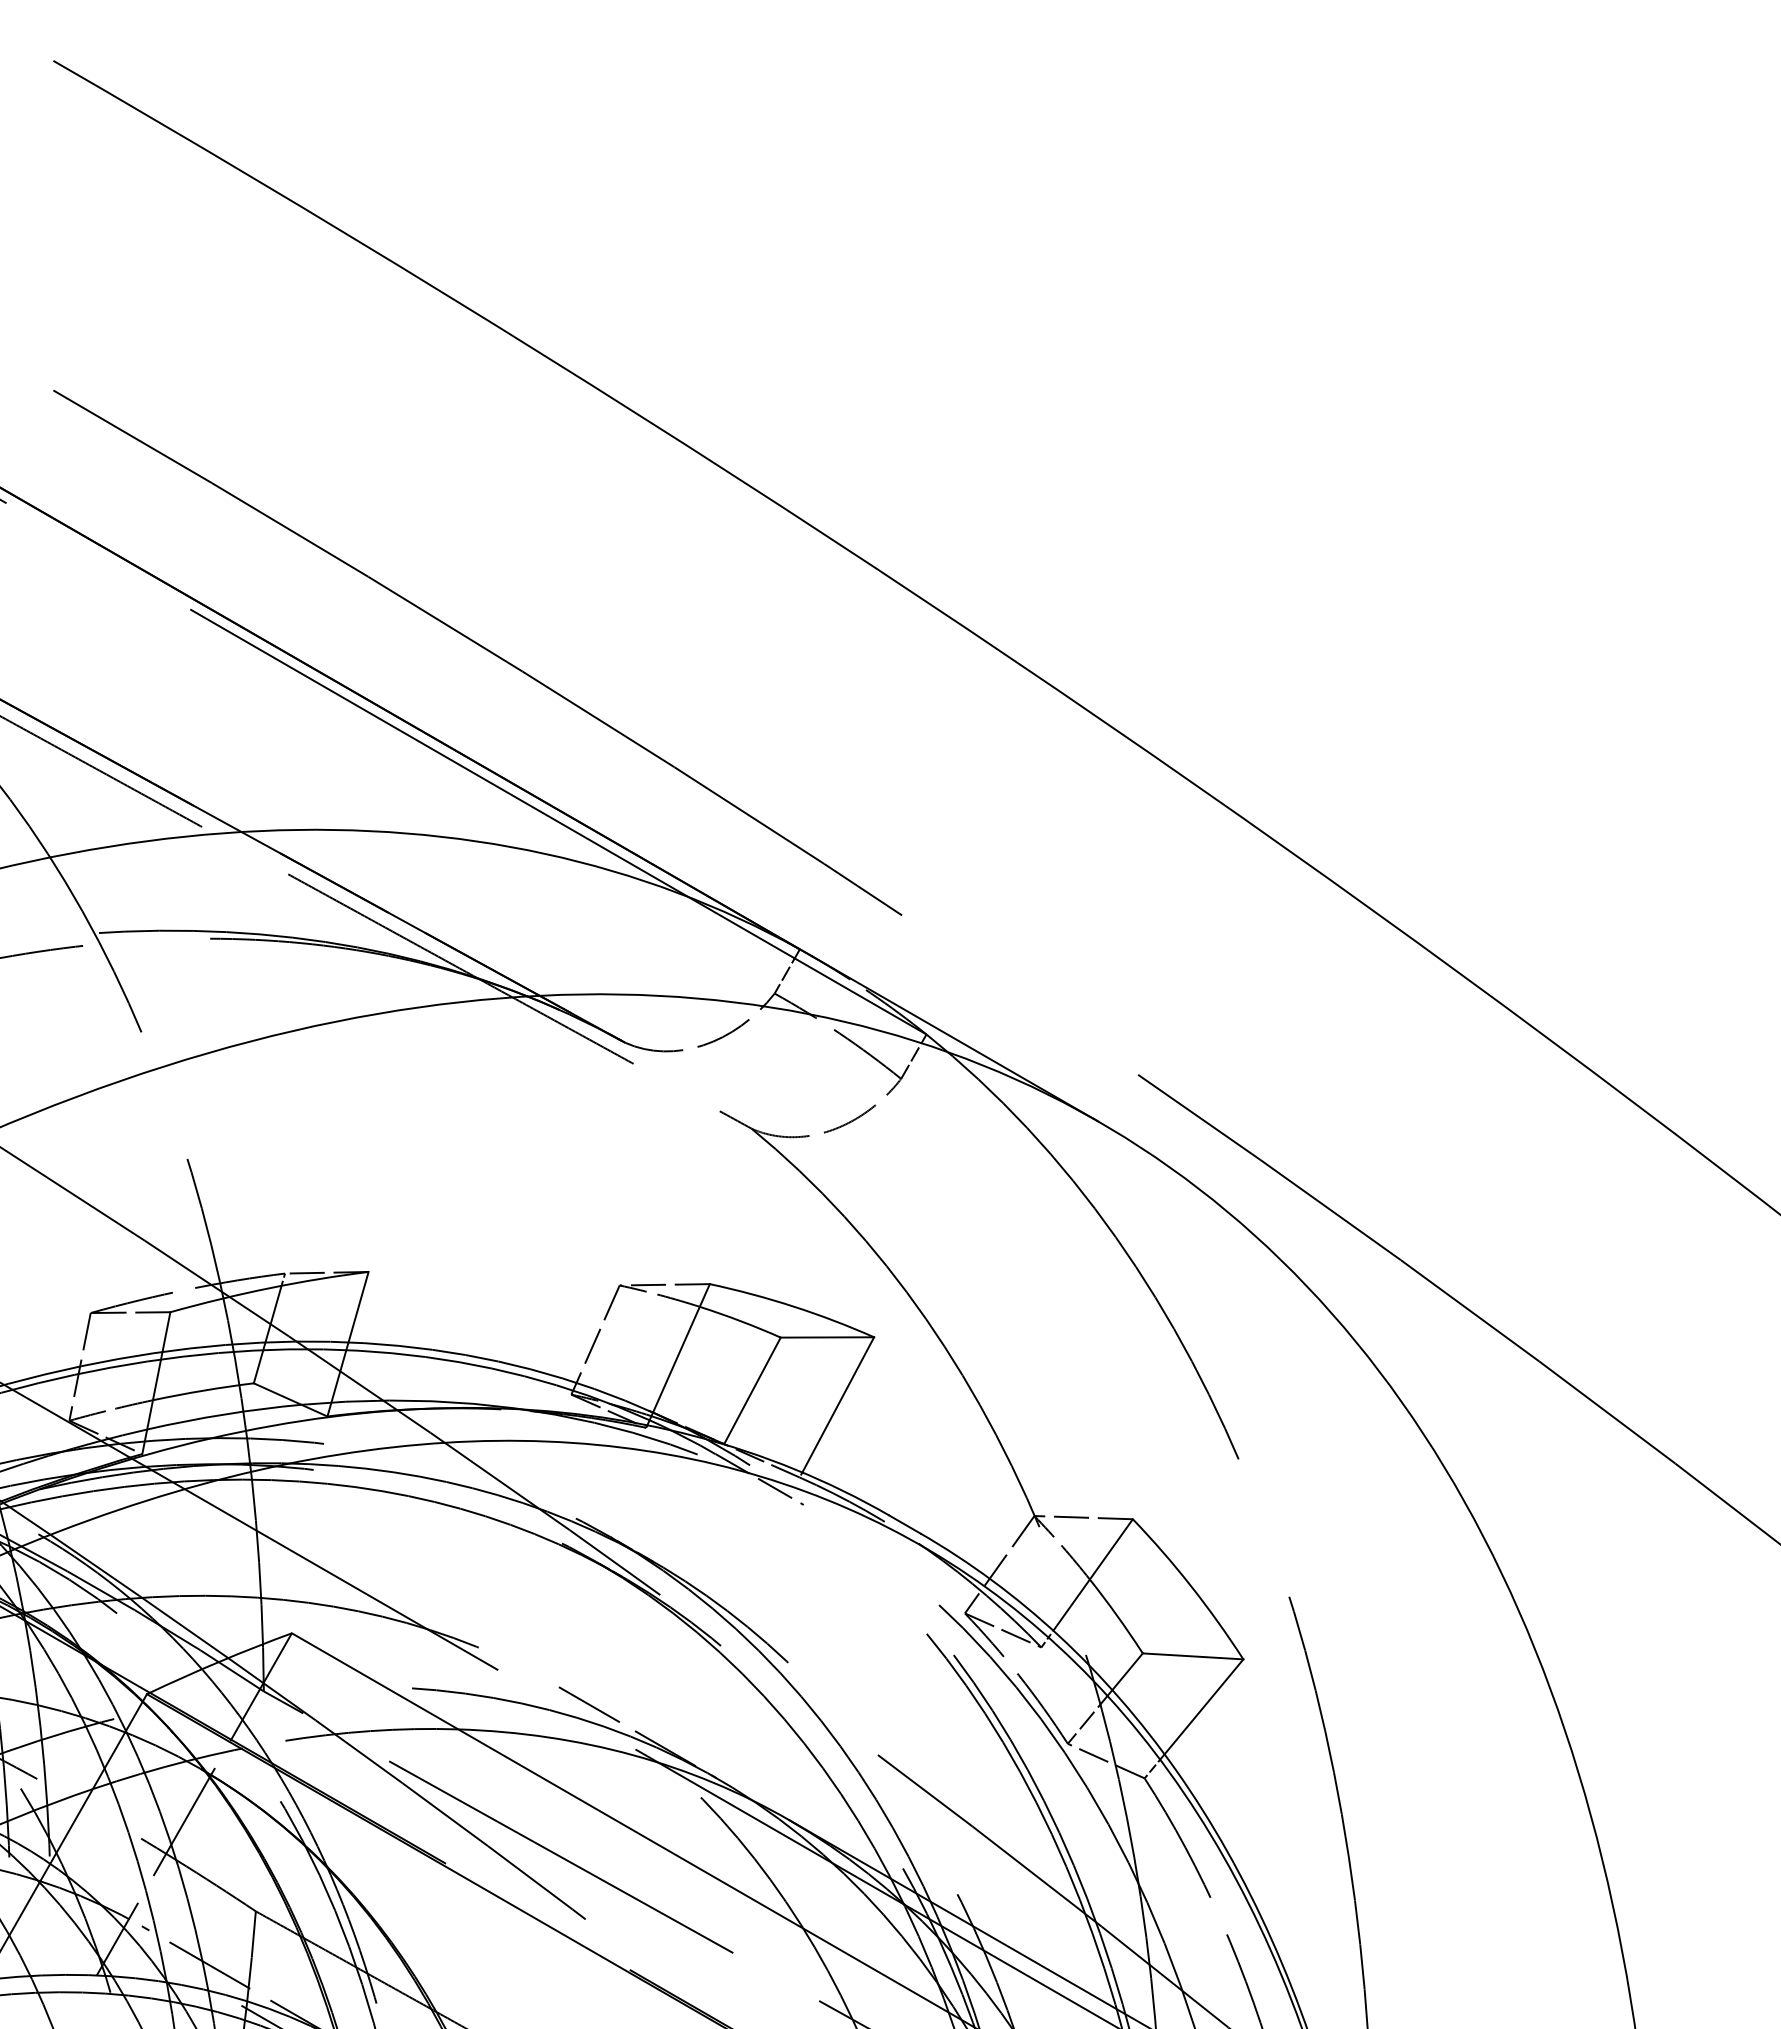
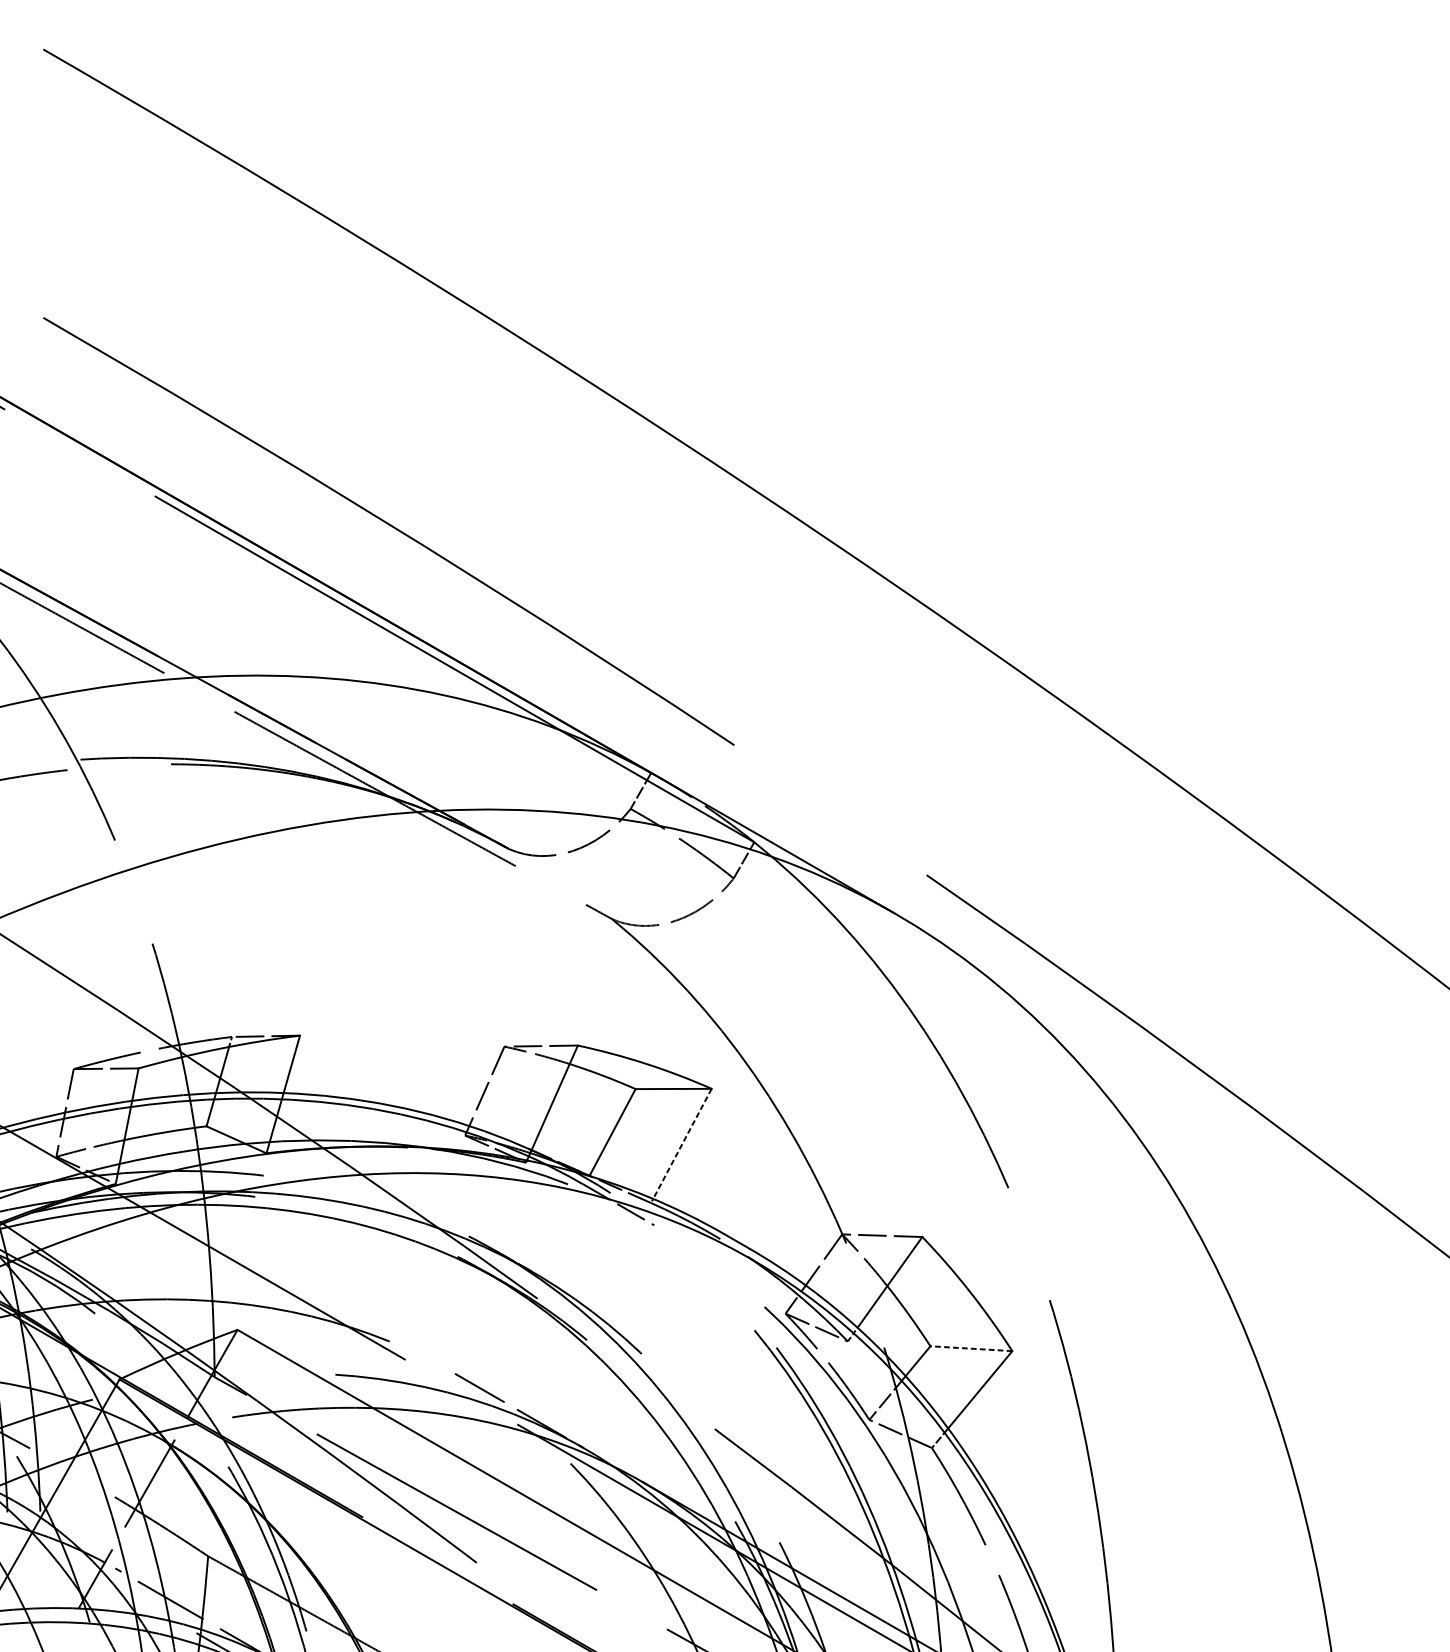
line: (838, 1405) -> (682, 1144), solid -> dashed
line: (1192, 1656) -> (970, 1348), solid -> dashed

